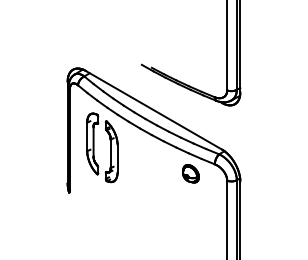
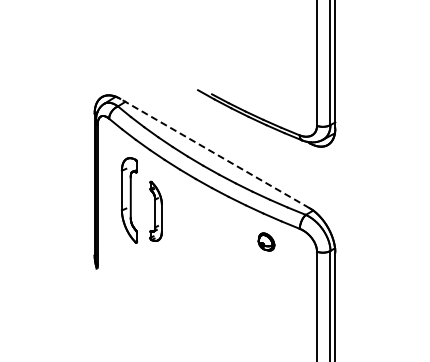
line: (153, 110) -> (214, 153), solid -> dashed
part: (112, 151) -> (156, 211), size x0.7
part: (190, 173) -> (266, 241), size x0.7

